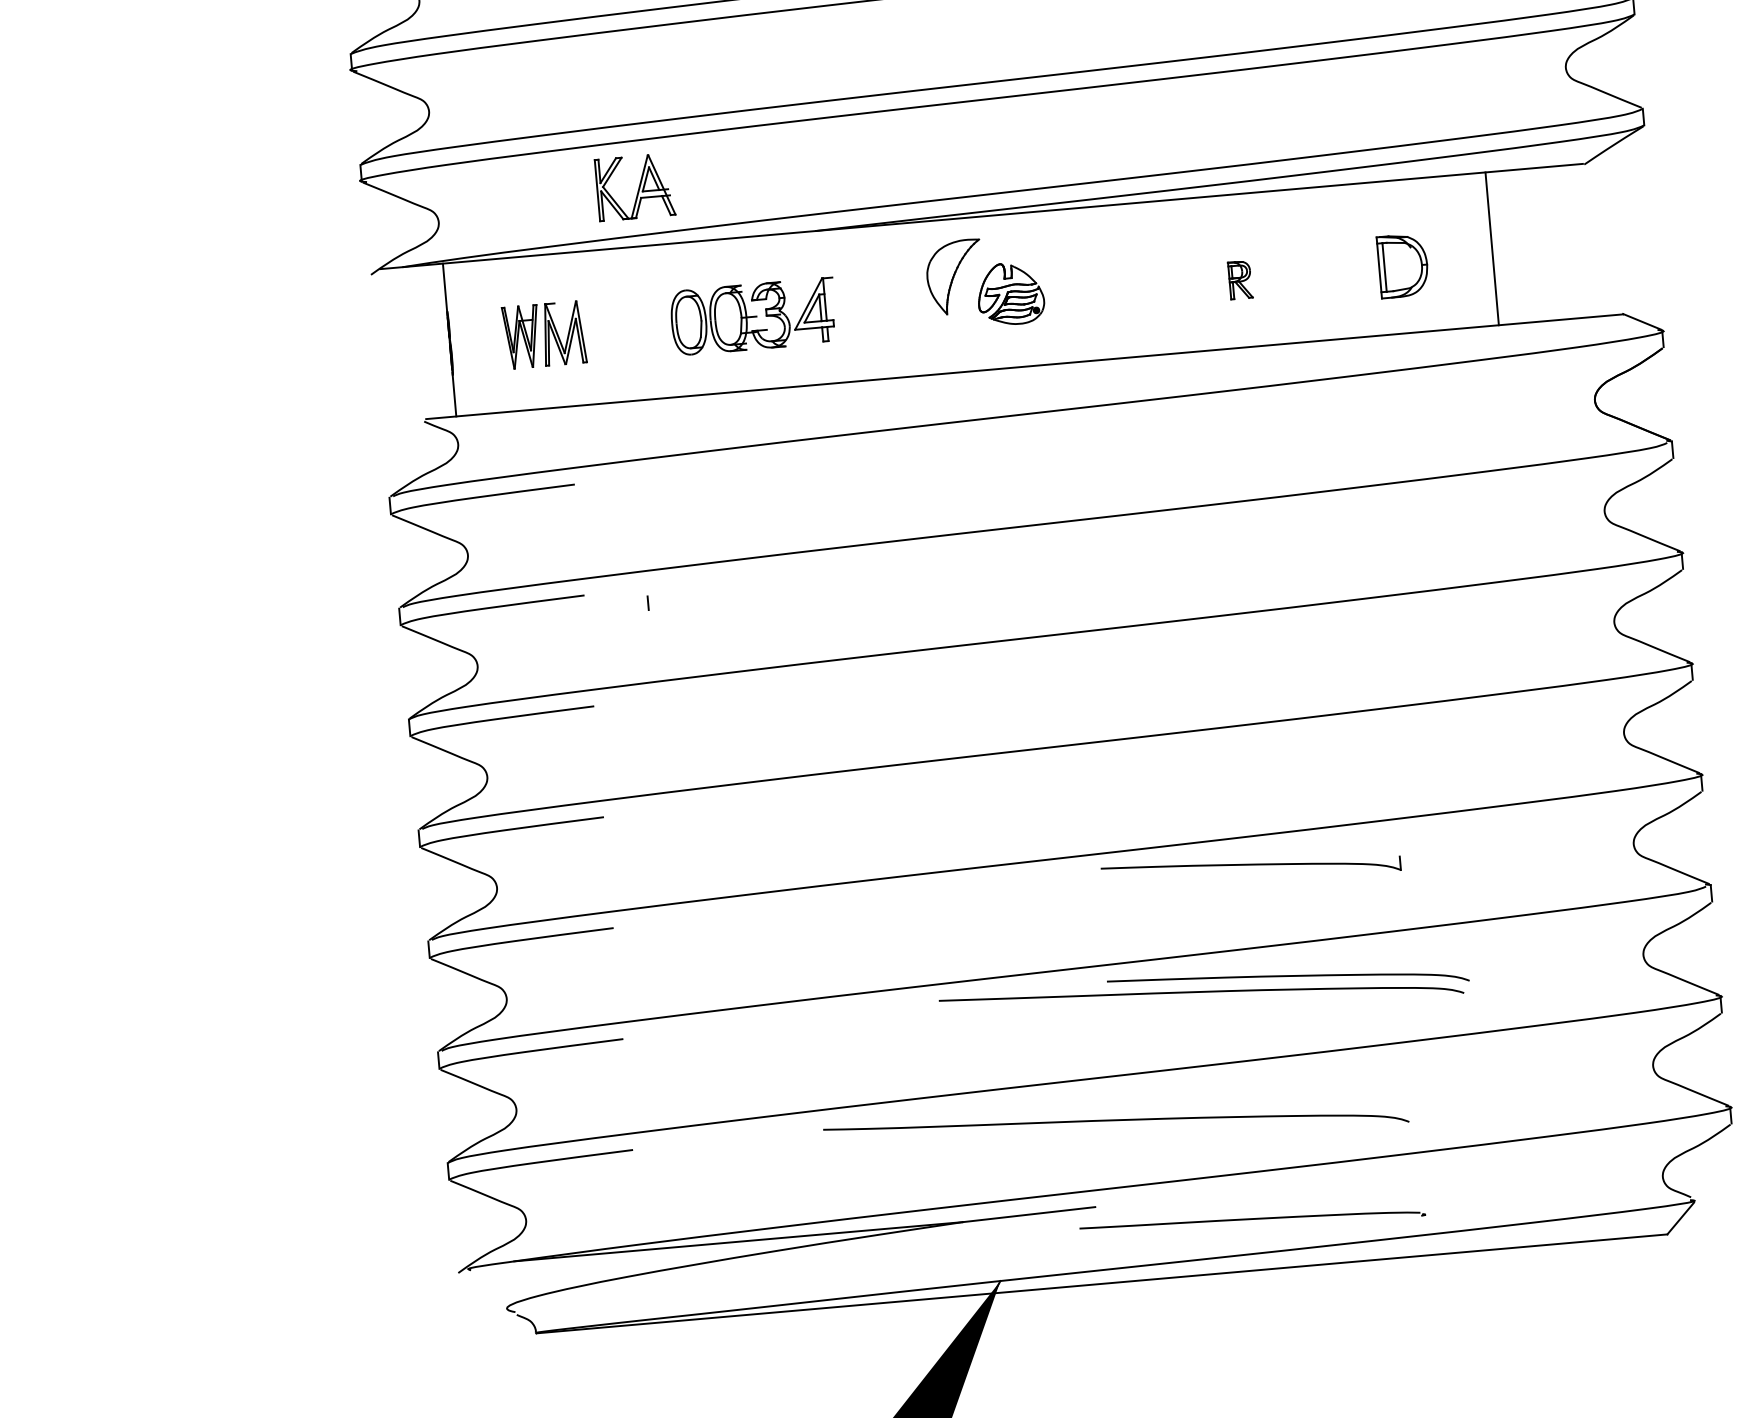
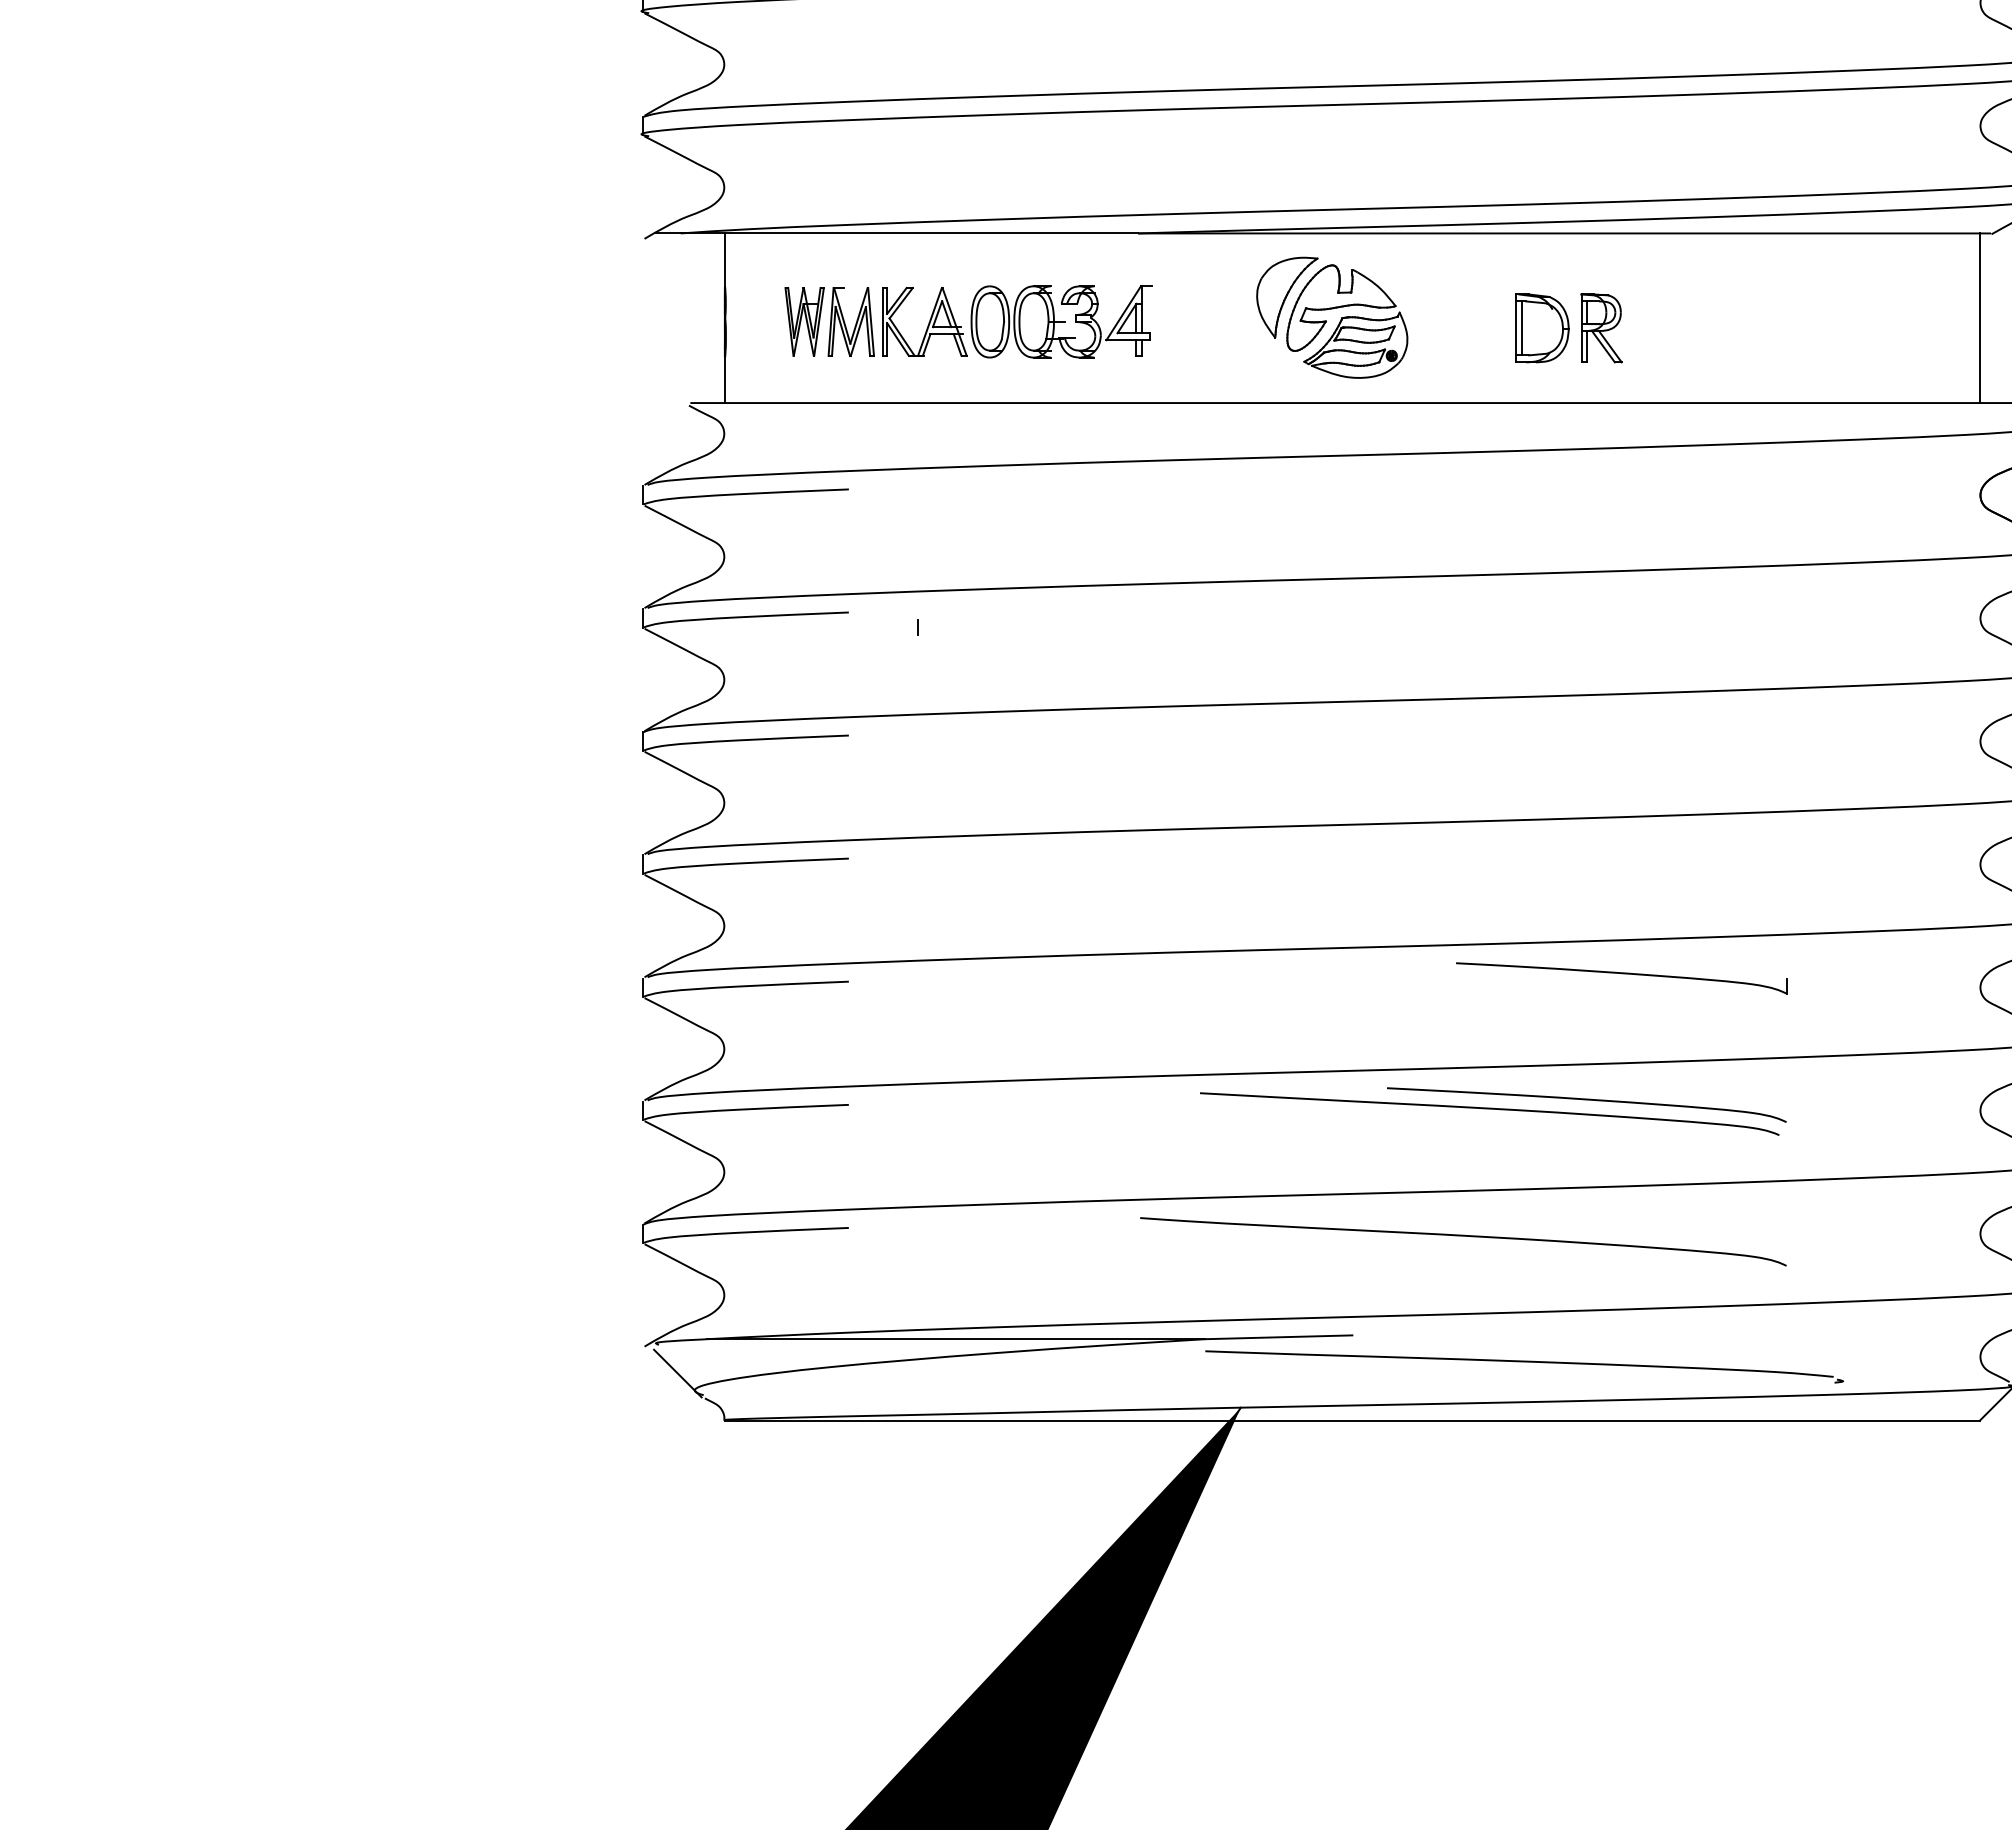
part: (634, 186) -> (924, 321), moved
line: (1491, 249) -> (1979, 318), moved
part: (1403, 265) -> (1542, 328), moved
part: (1240, 280) -> (1601, 328), size x1.67
part: (1010, 293) -> (1347, 321), size x1.67
part: (1251, 869) -> (1621, 978), moved
curve: (1115, 1120) -> (1463, 1236), moved
part: (1252, 1221) -> (1524, 1366), size x1.67
line: (490, 1294) -> (677, 1373), added

